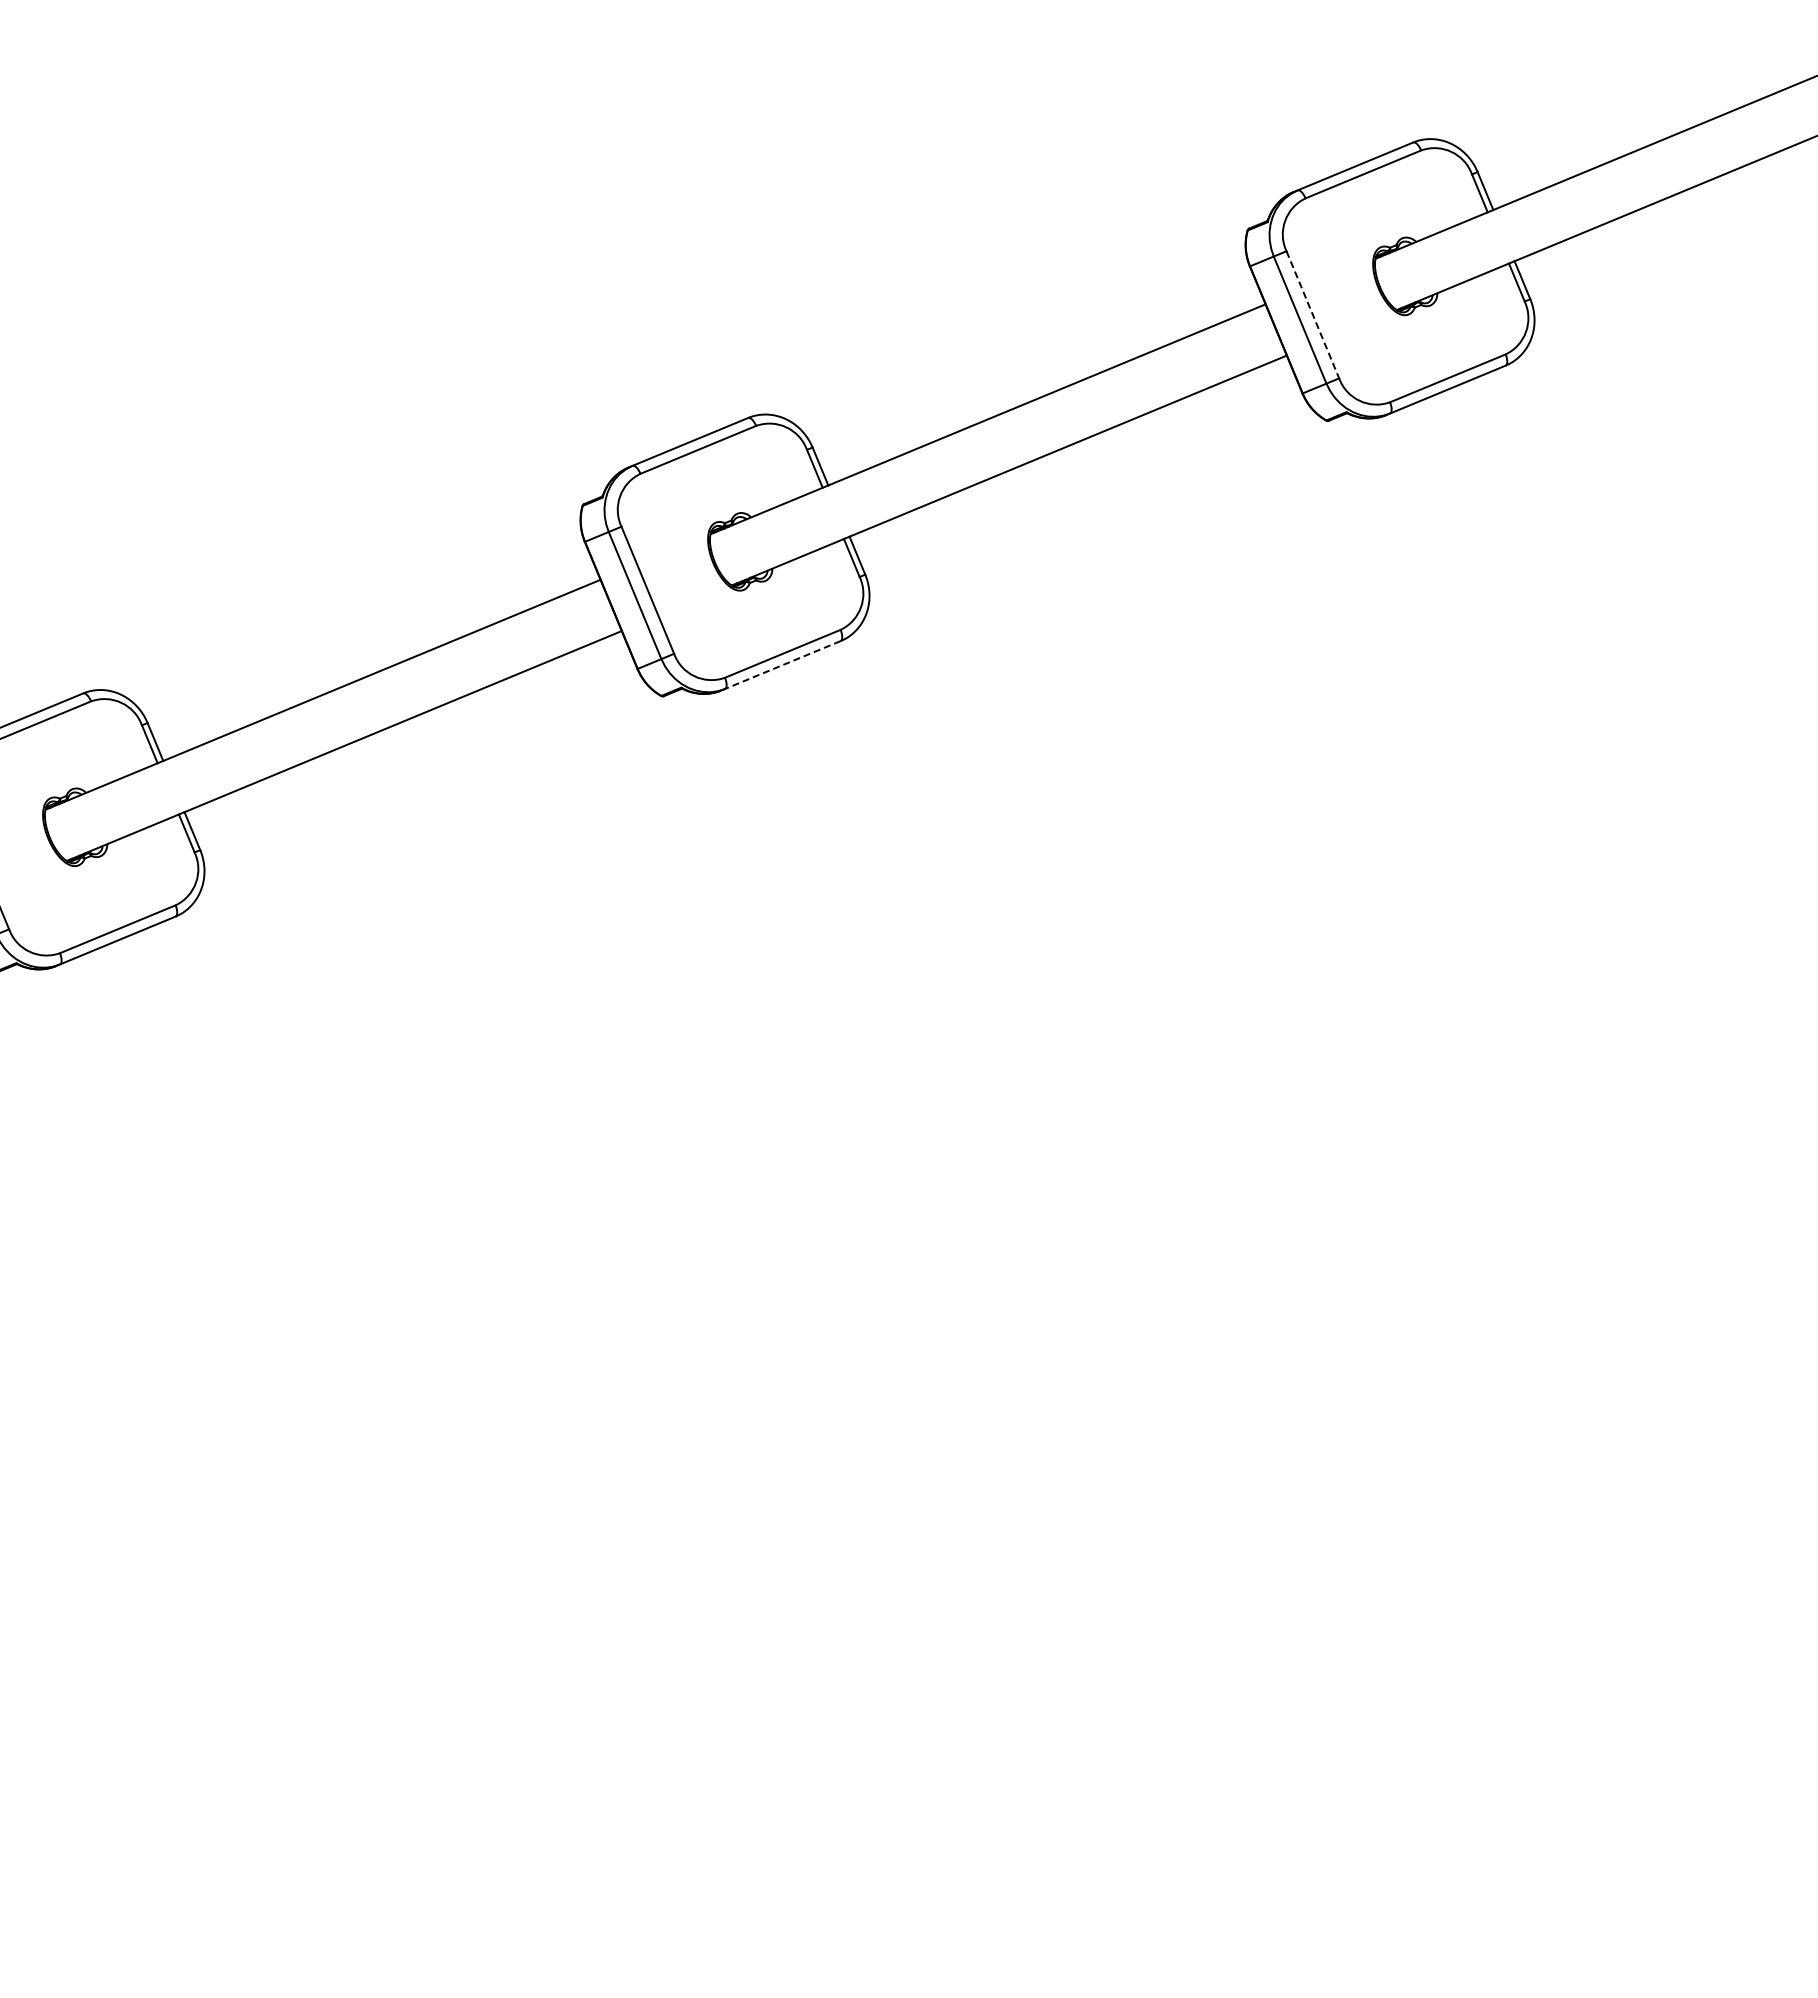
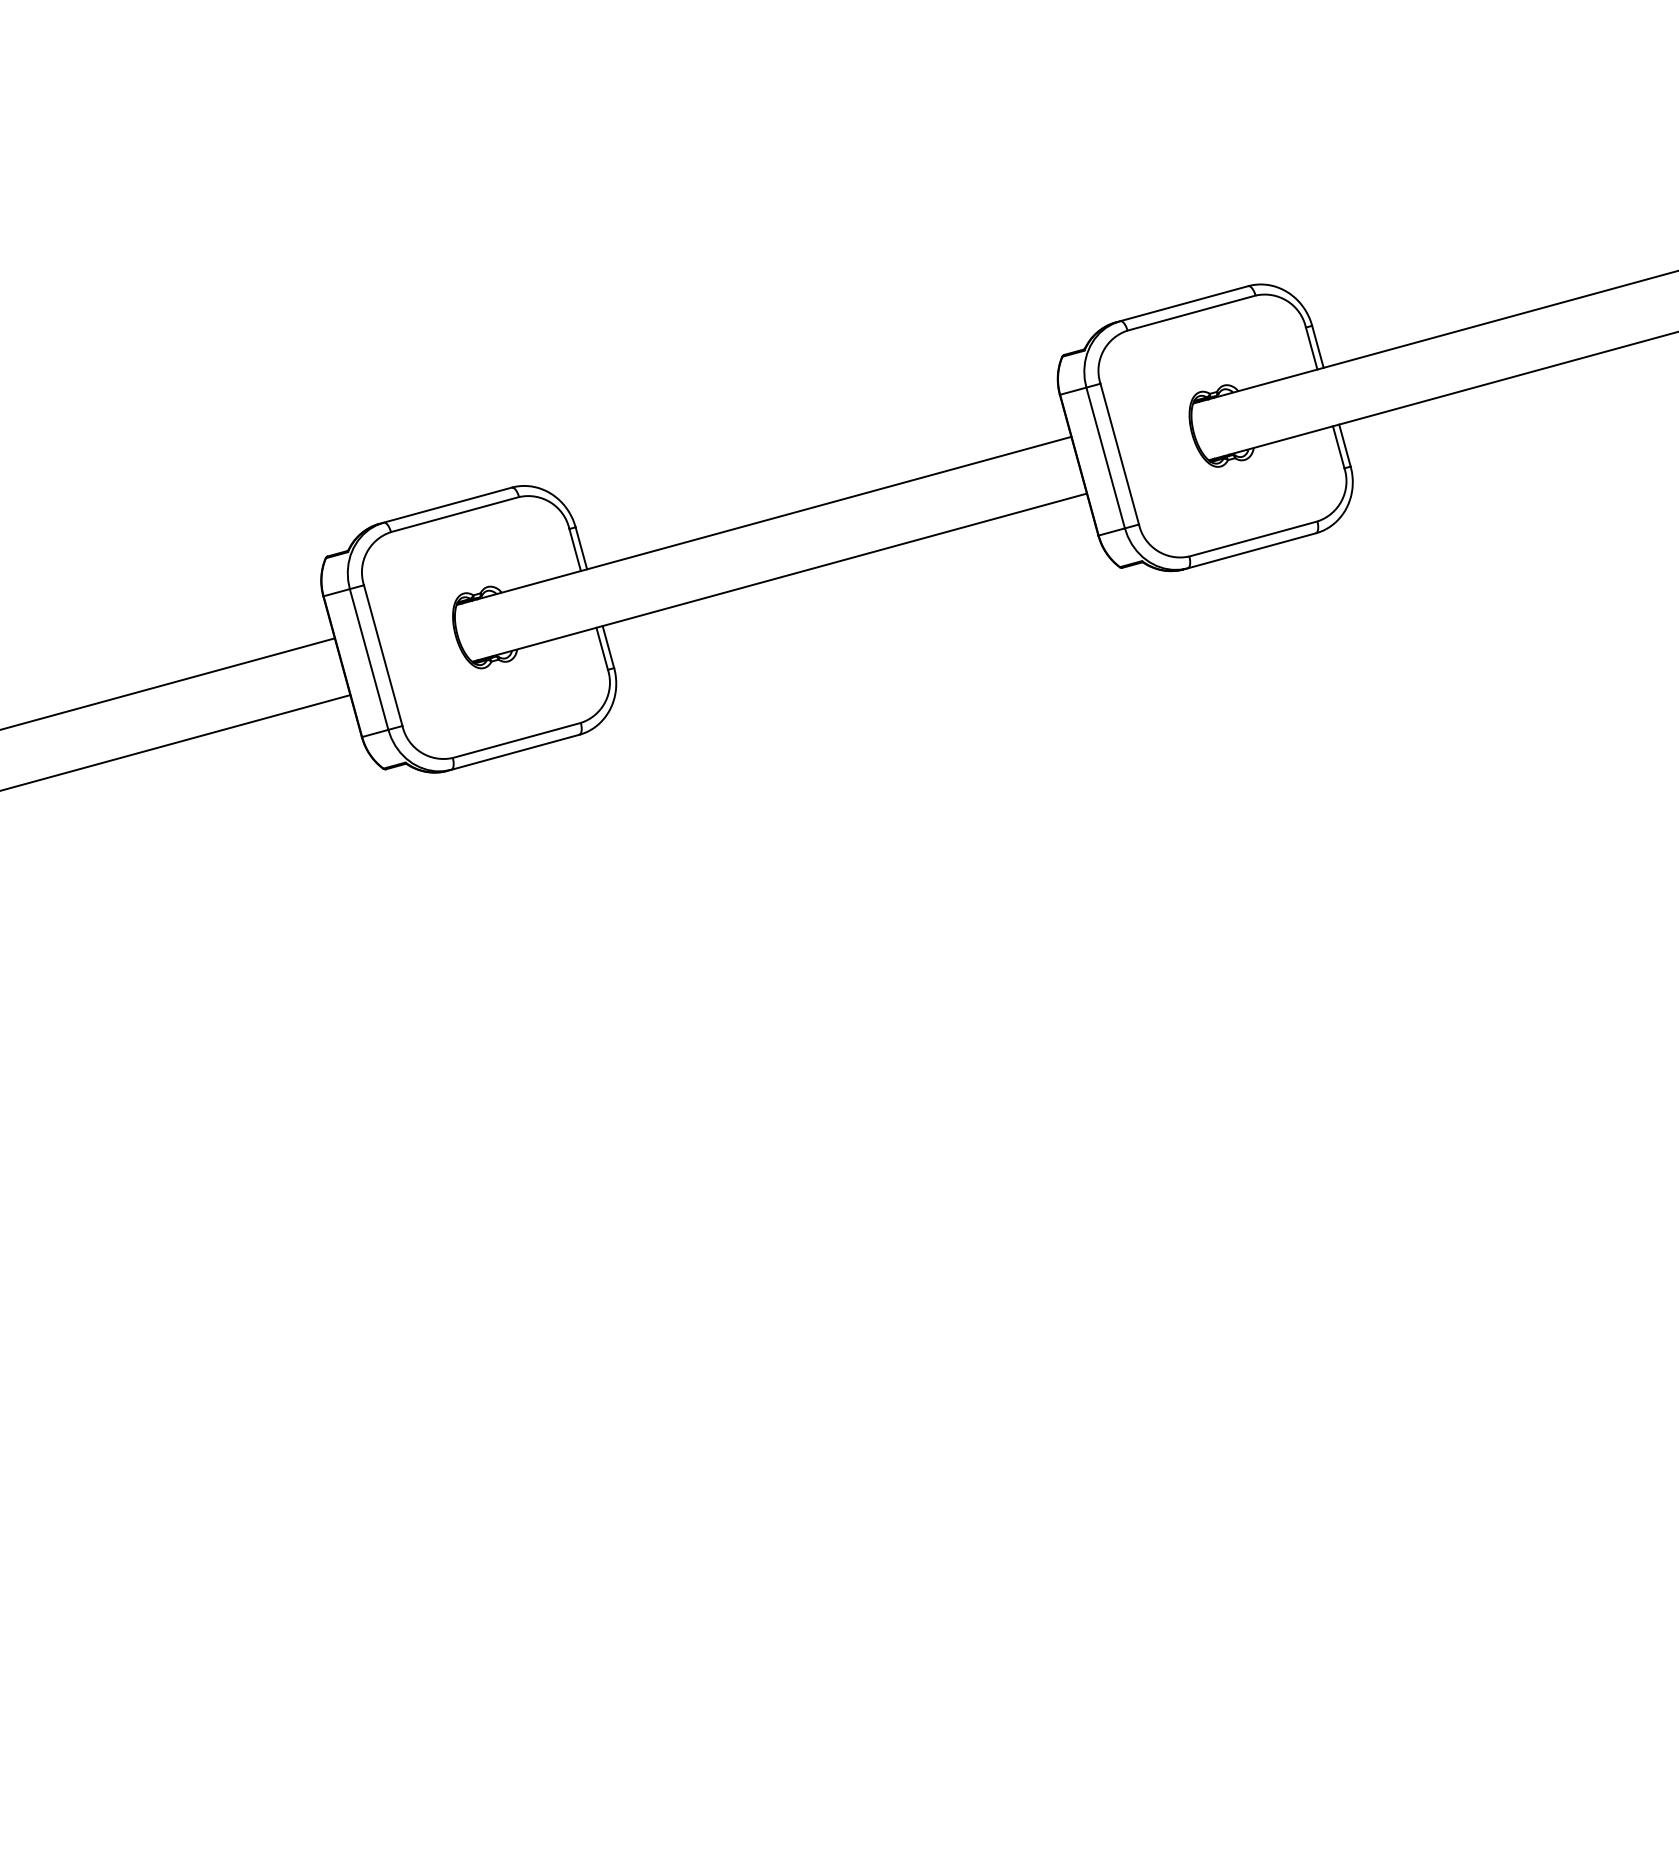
line: (1312, 314) -> (1119, 453), dashed -> solid
line: (780, 665) -> (512, 752), dashed -> solid

